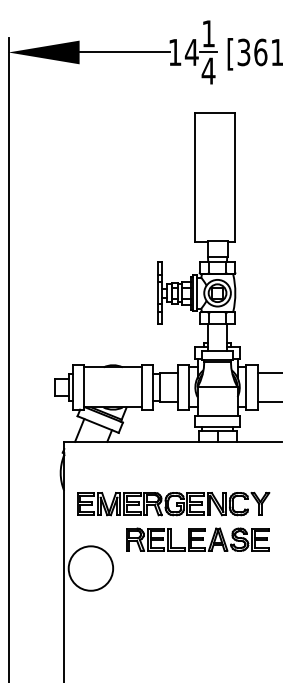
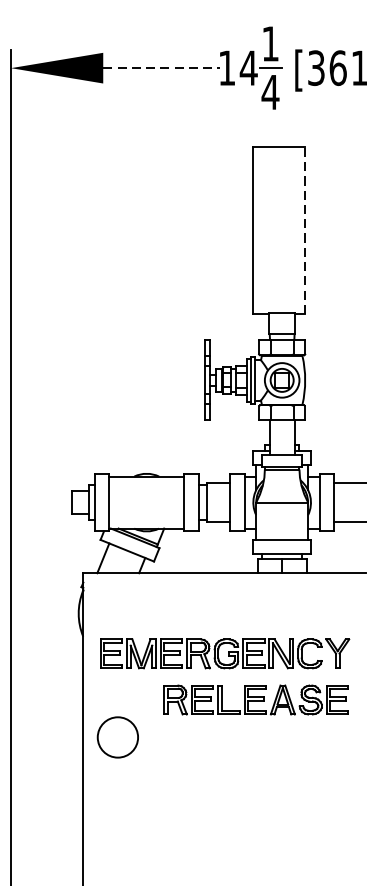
line: (125, 52) -> (162, 68), solid -> dashed
line: (235, 177) -> (305, 230), solid -> dashed
circle: (90, 568) -> (117, 737), size x0.7

